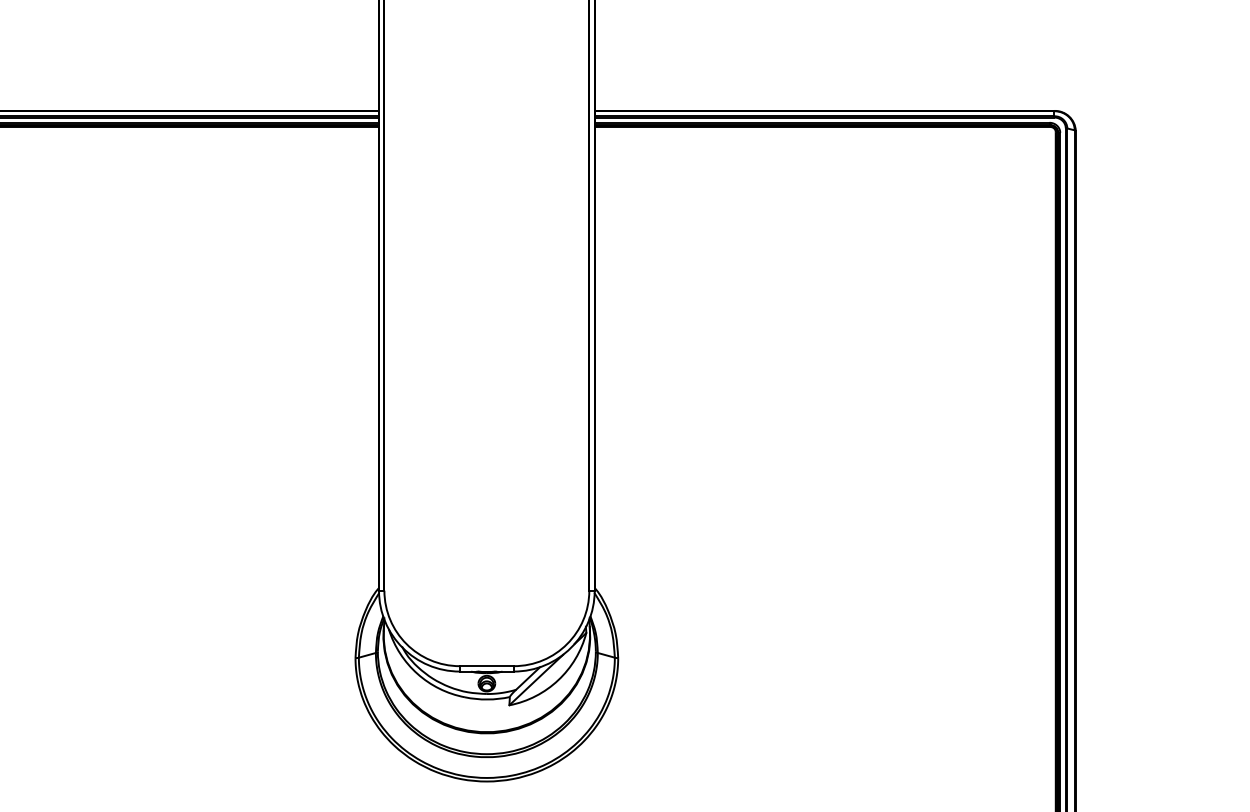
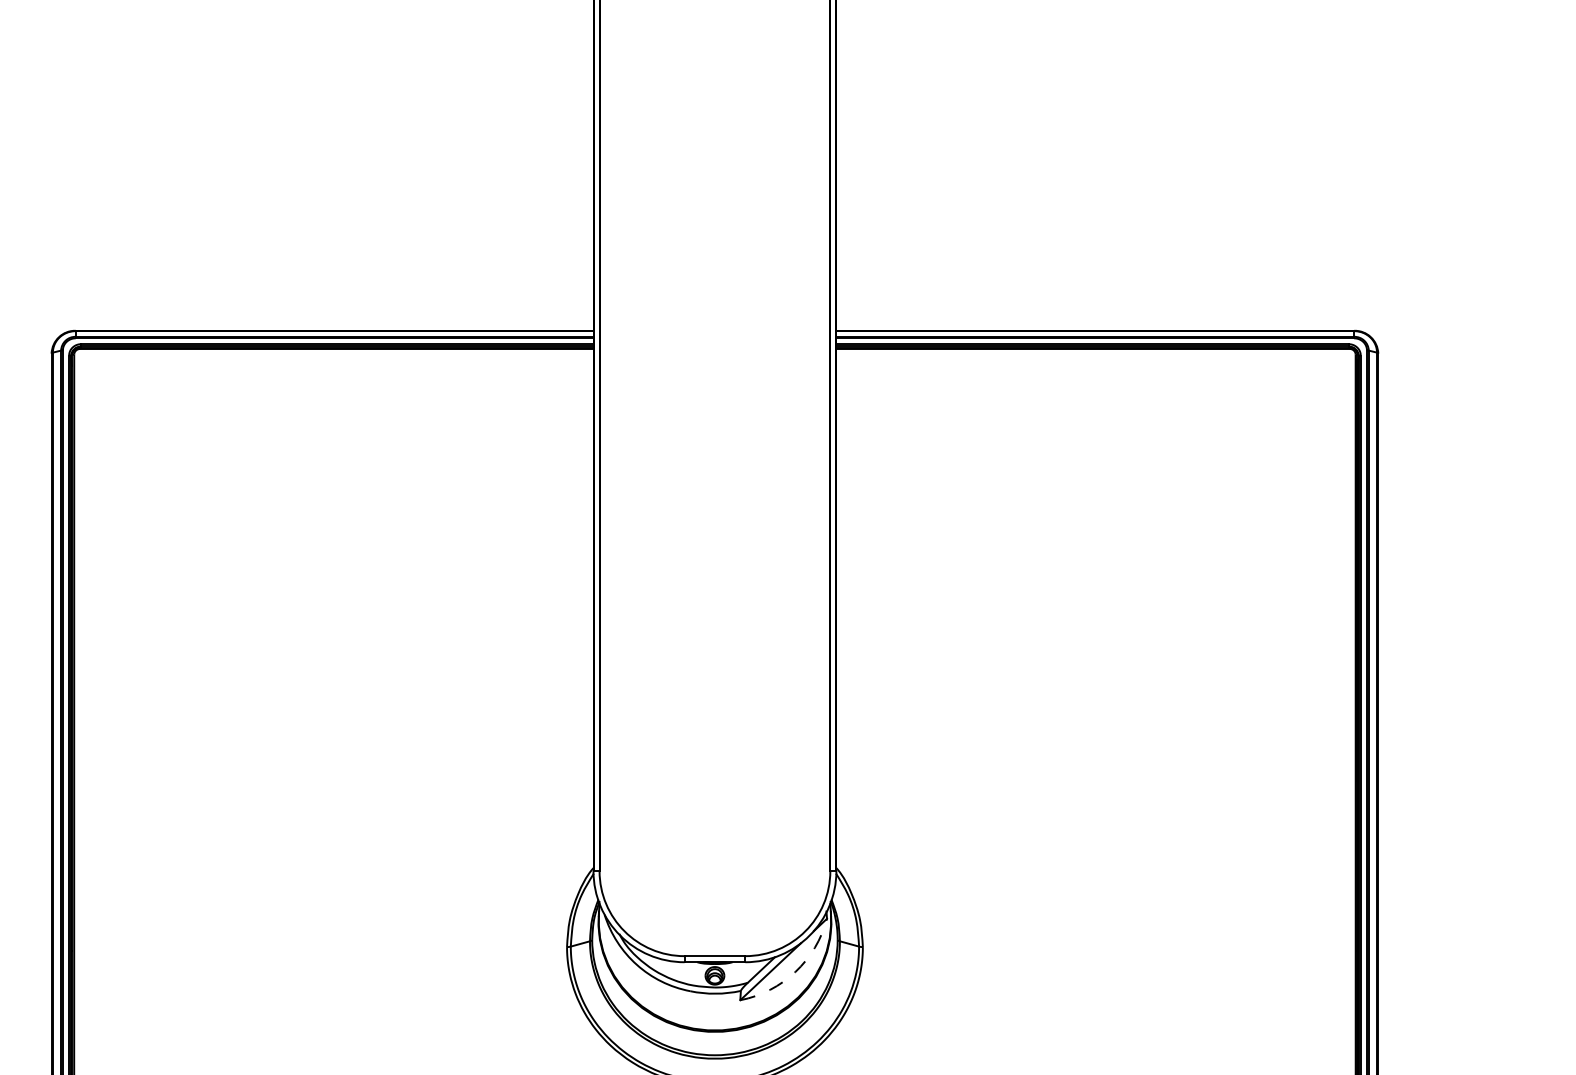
arc: (558, 680) -> (795, 972), solid -> dashed

